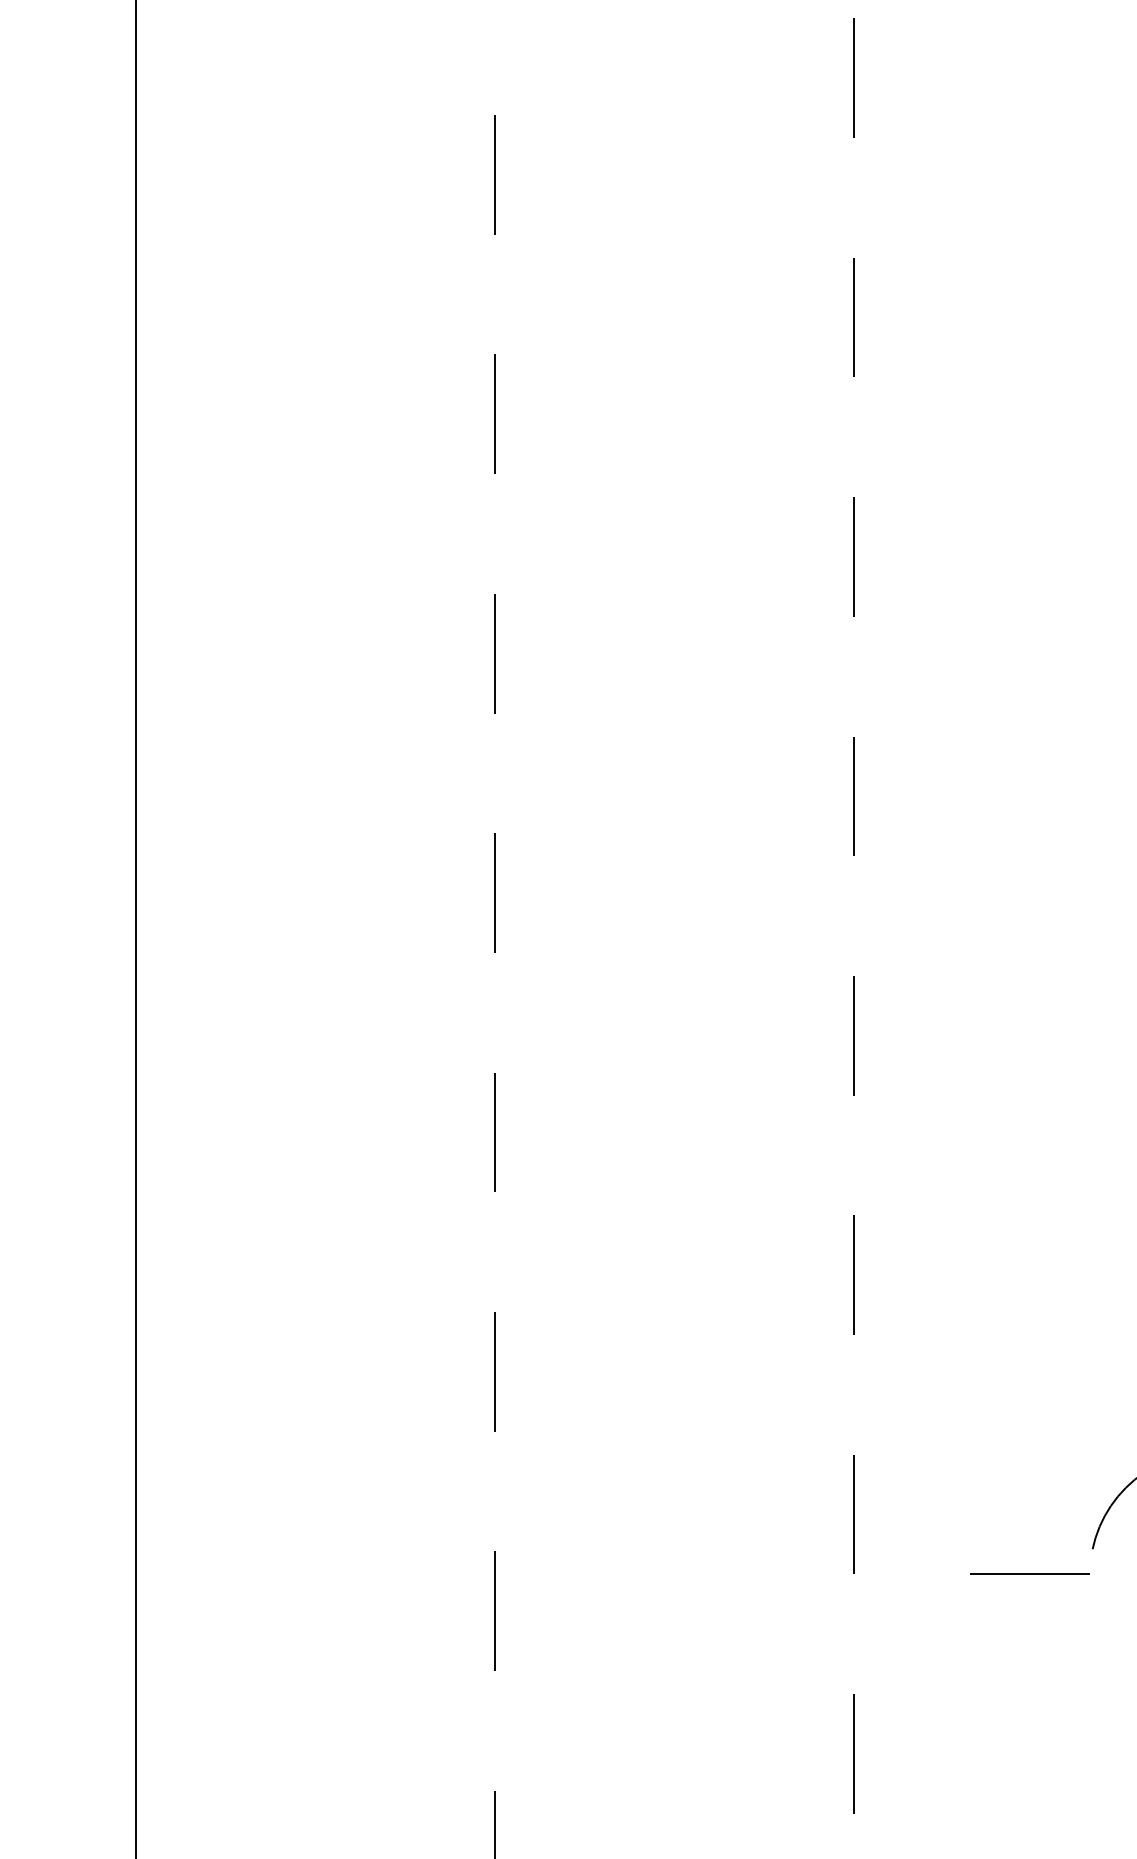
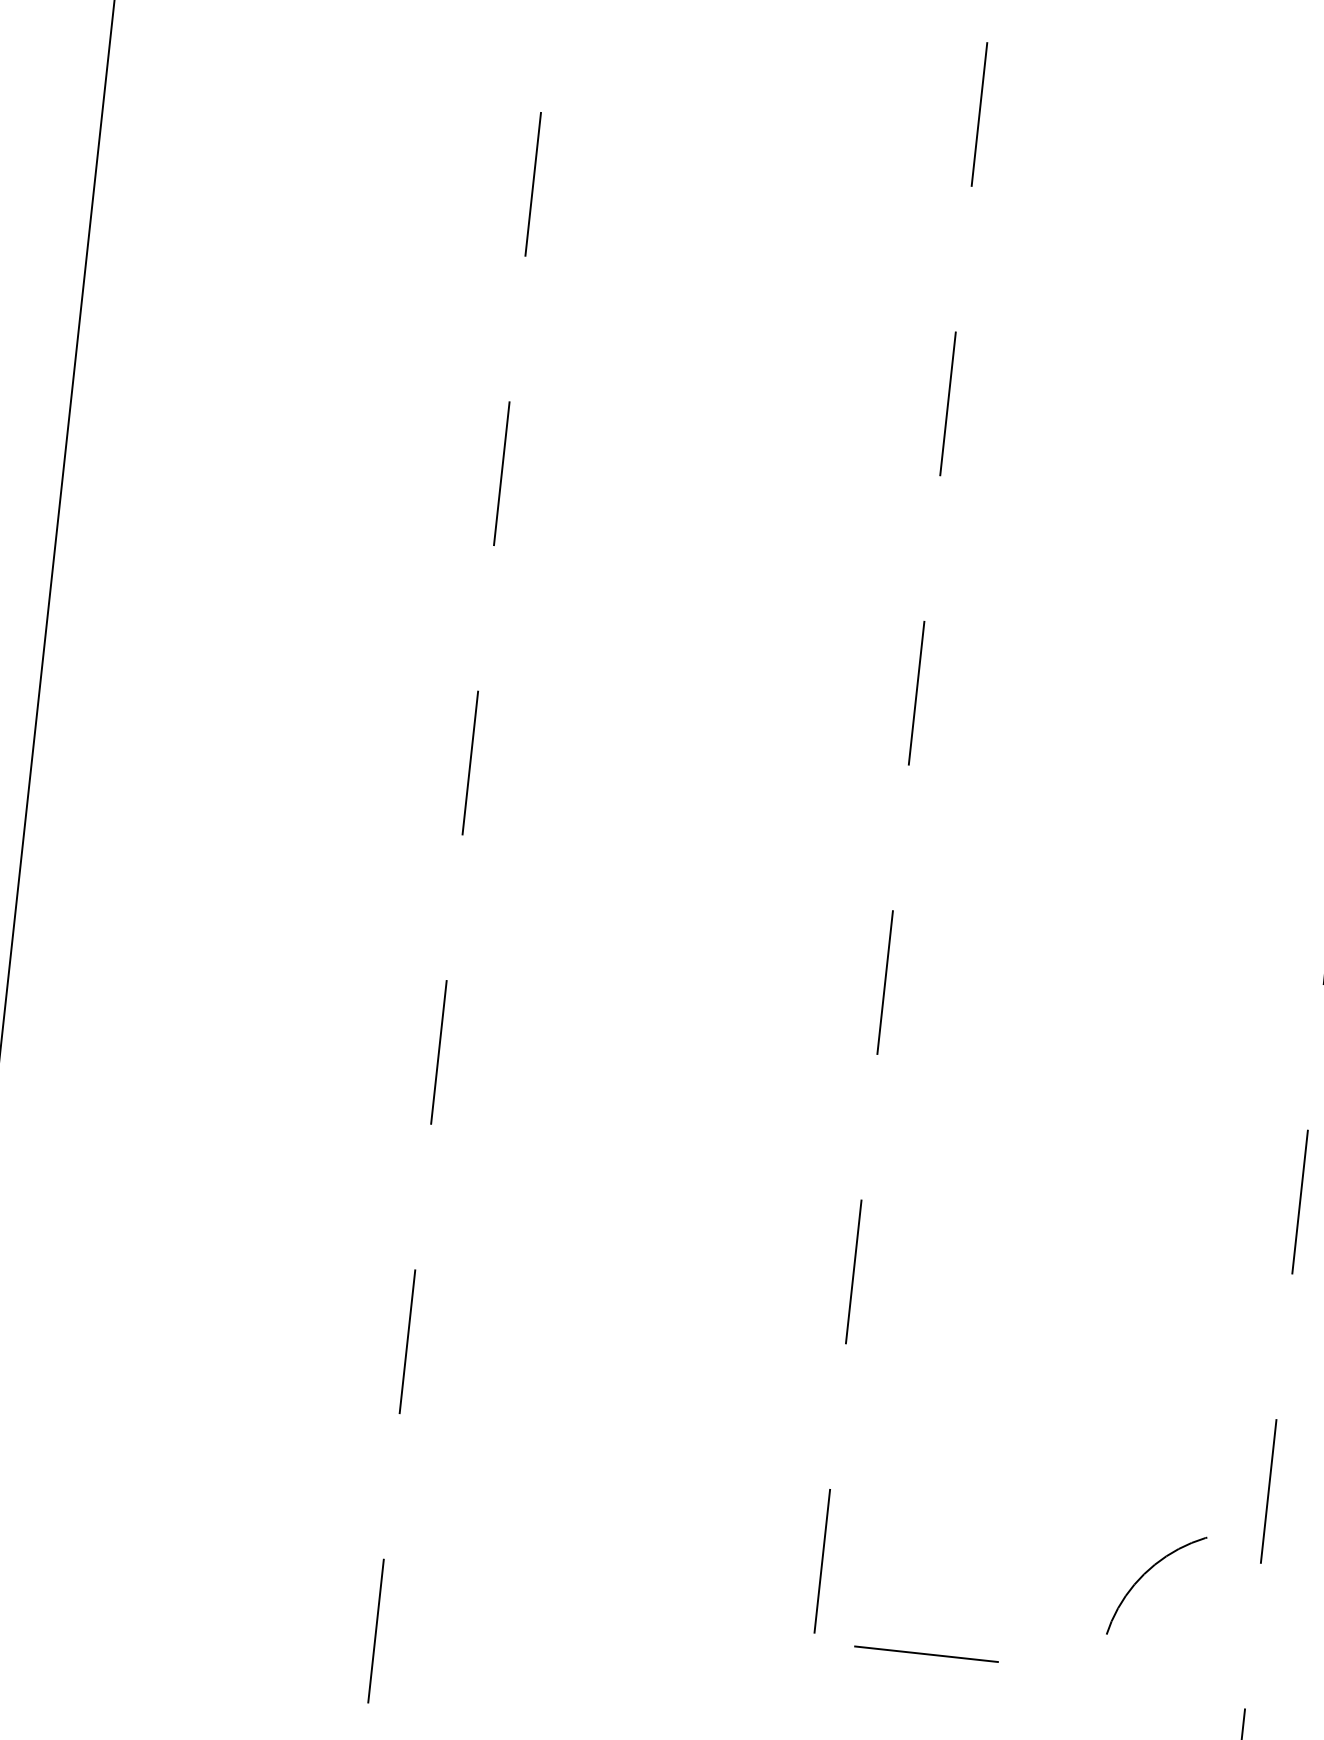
line: (1029, 1573) -> (925, 1653), moved

